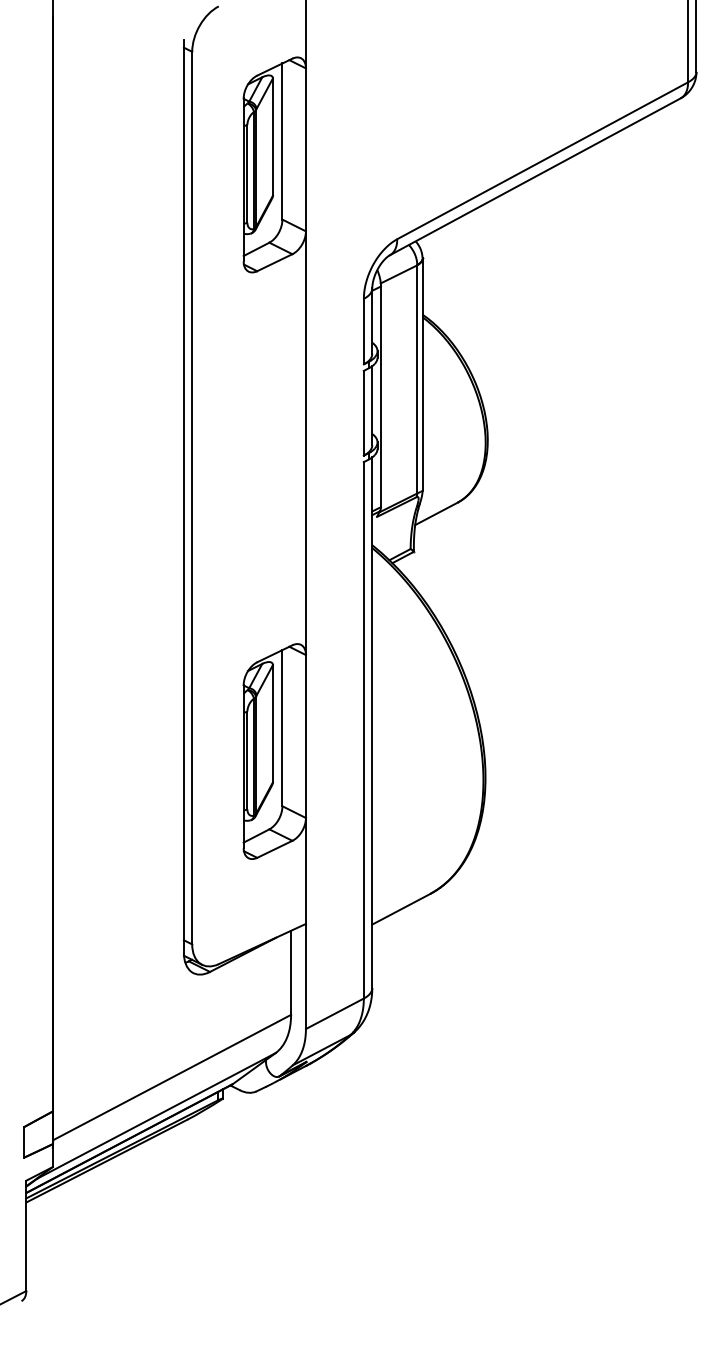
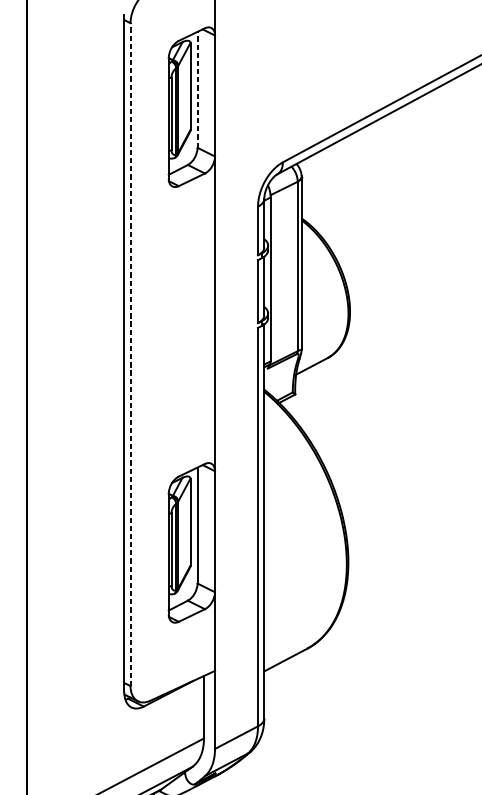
line: (282, 141) -> (197, 89), solid -> dashed
line: (192, 497) -> (130, 354), solid -> dashed

